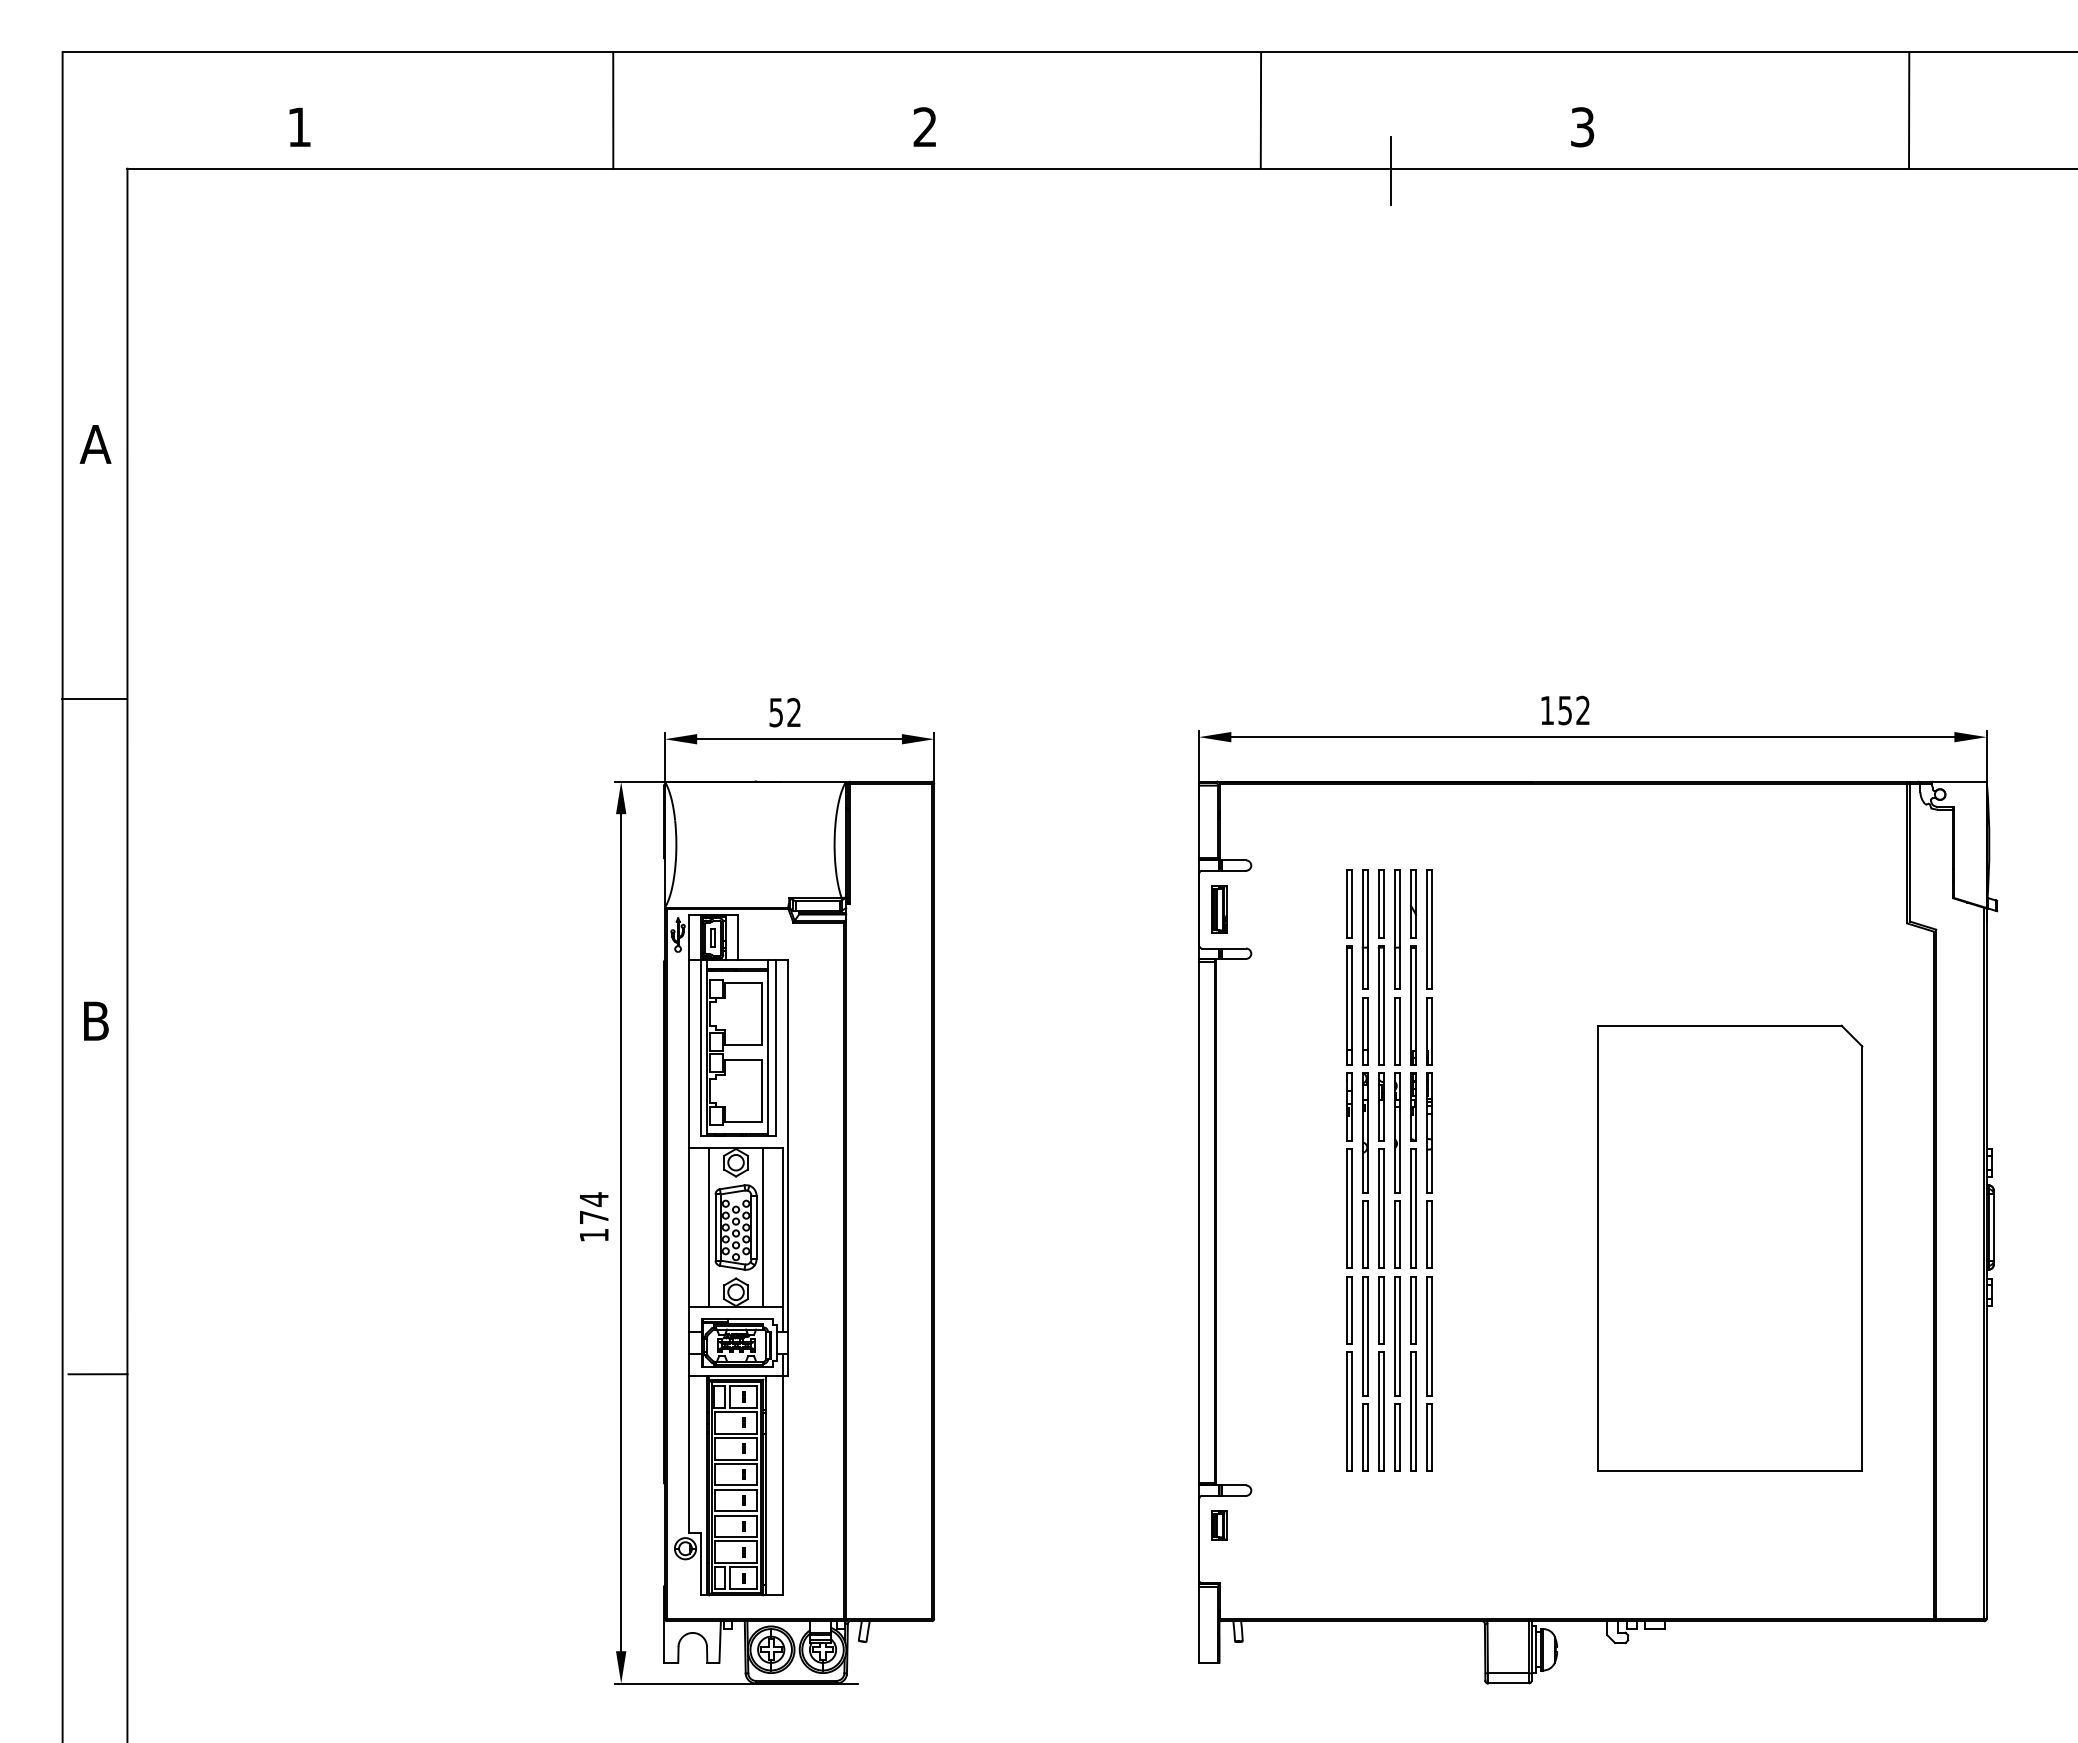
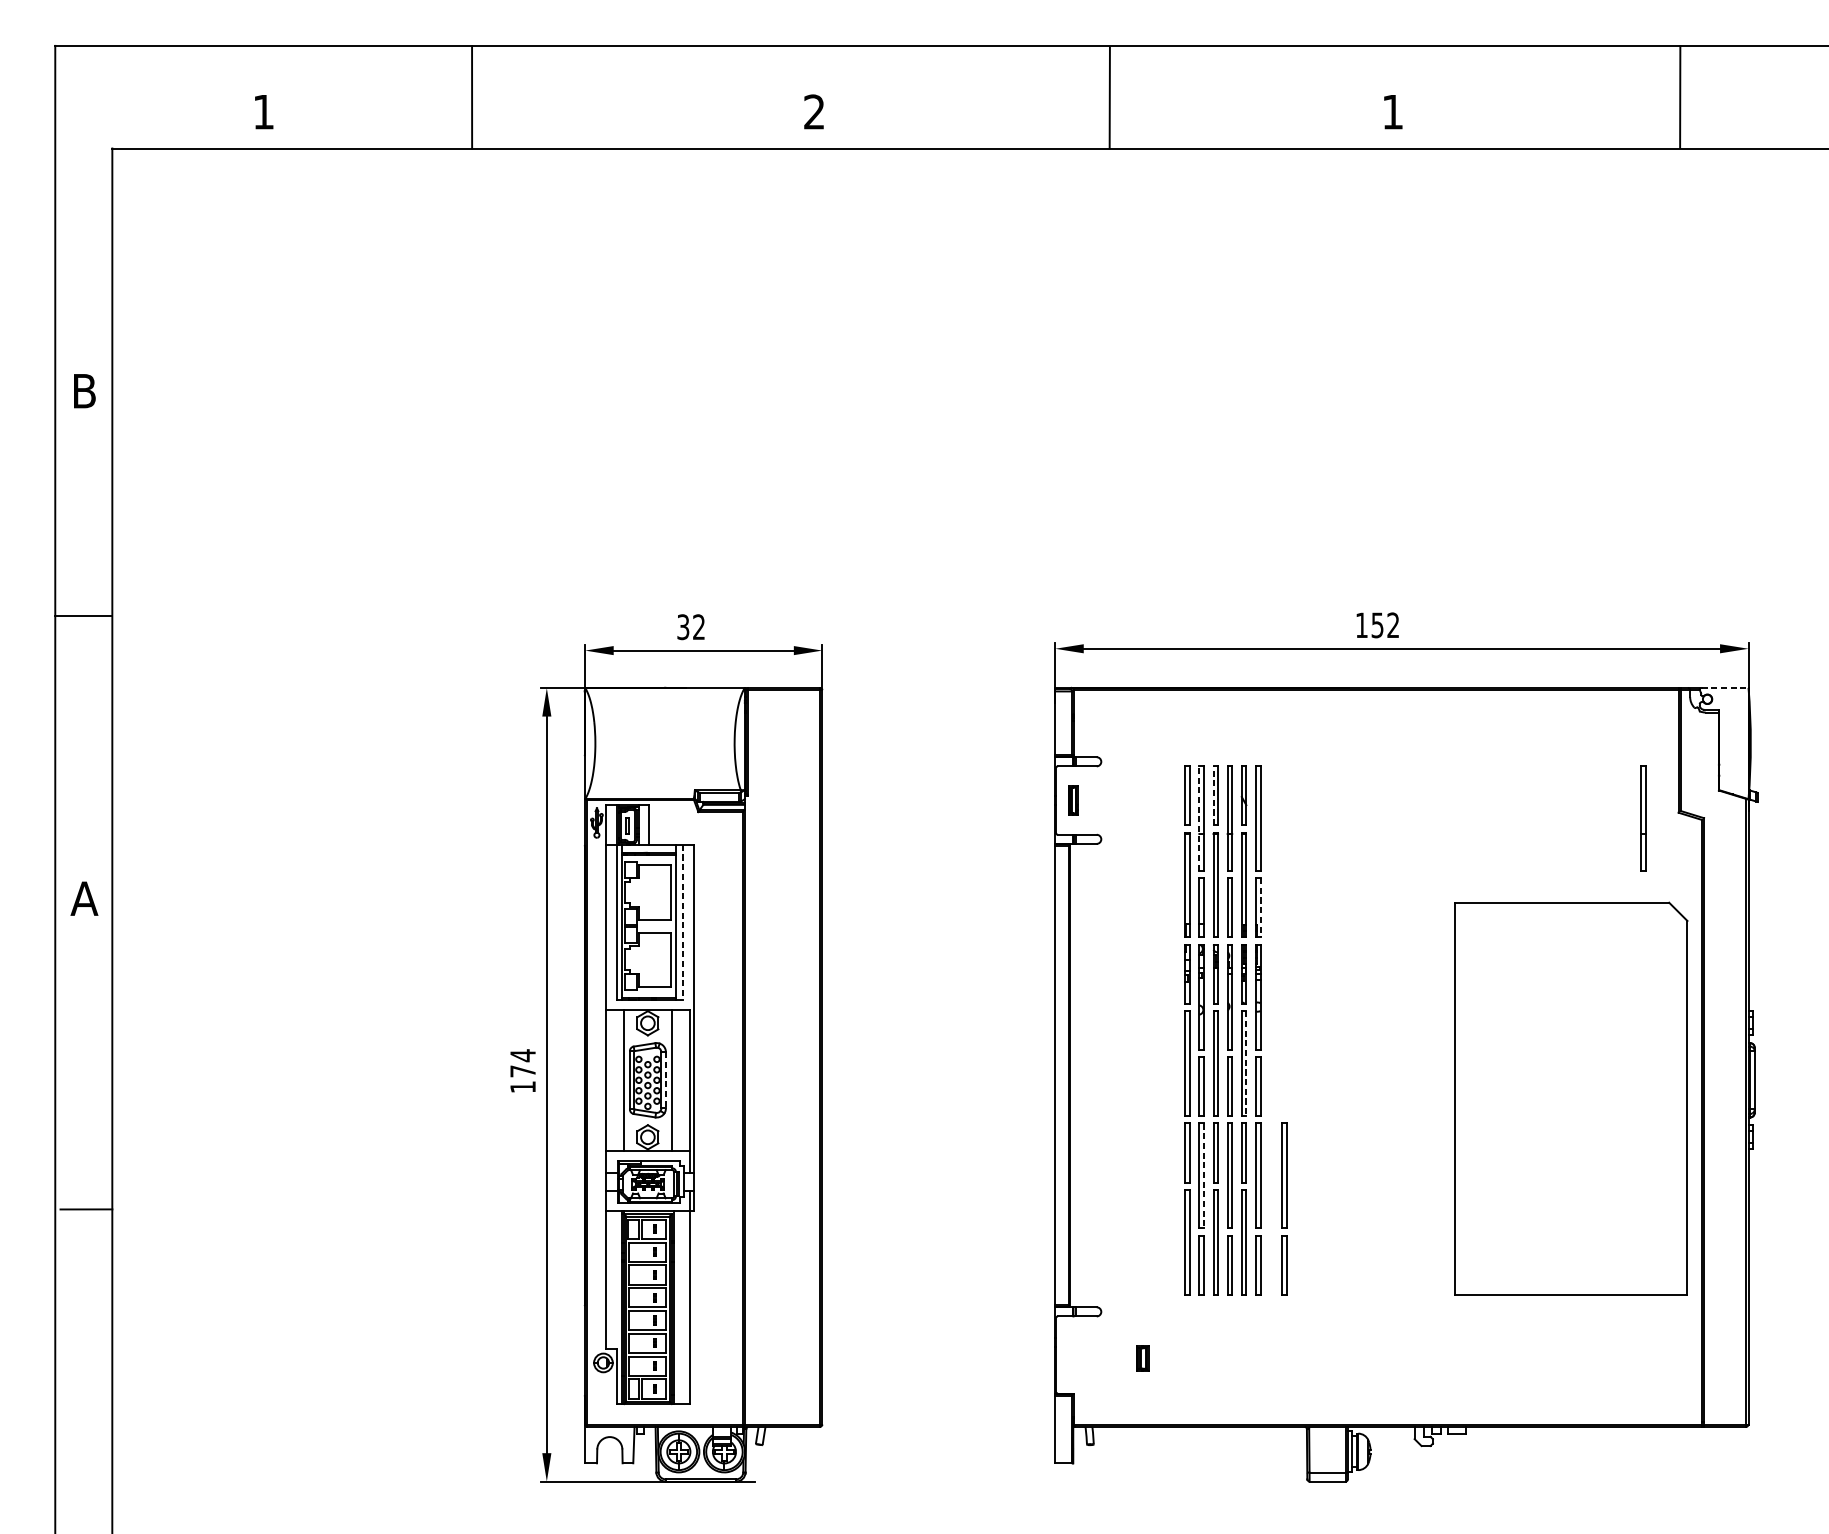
line: (613, 110) -> (472, 97), moved
text: (1582, 127) -> (1392, 112), 3 -> 1
line: (1390, 170) -> (1223, 150), removed
text: (95, 444) -> (84, 391), A -> B
text: (776, 711) -> (683, 626), 52 -> 32
line: (1960, 781) -> (1725, 687), solid -> dashed
line: (1378, 903) -> (1213, 795), solid -> dashed
part: (1219, 909) -> (1073, 800), size x0.7
line: (1362, 929) -> (1199, 818), solid -> dashed
part: (1867, 929) -> (1643, 818), added
text: (95, 1020) -> (84, 898), B -> A
line: (1432, 1031) -> (1260, 907), solid -> dashed
line: (776, 1048) -> (683, 922), solid -> dashed
line: (1416, 1208) -> (1246, 1063), solid -> dashed
line: (756, 1227) -> (665, 1080), solid -> dashed
part: (1730, 1247) -> (1571, 1097), moved
line: (1367, 1336) -> (1203, 1176), solid -> dashed
part: (1459, 1373) -> (1284, 1208), added
part: (1219, 1525) -> (1142, 1358), moved

